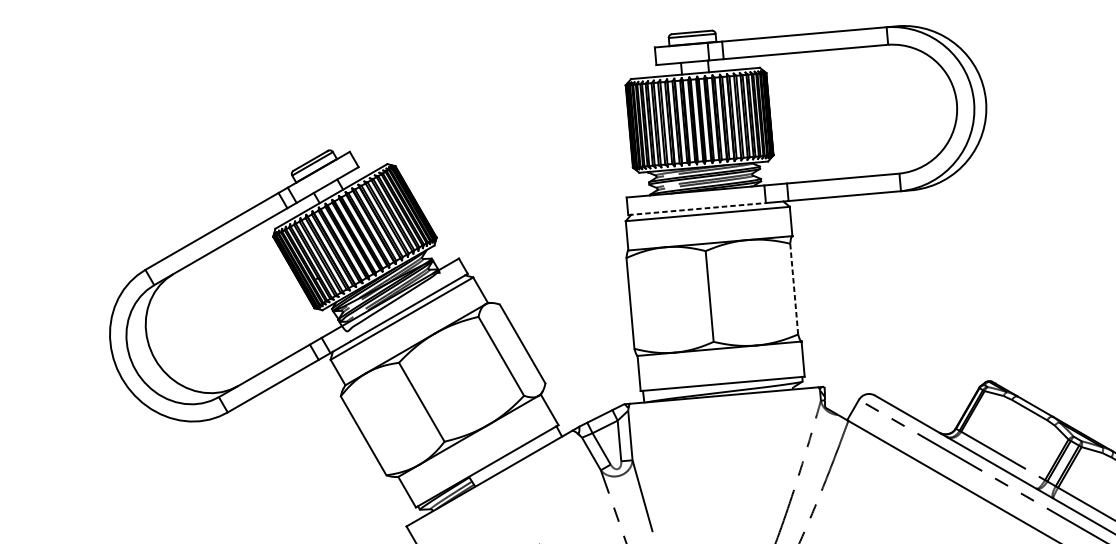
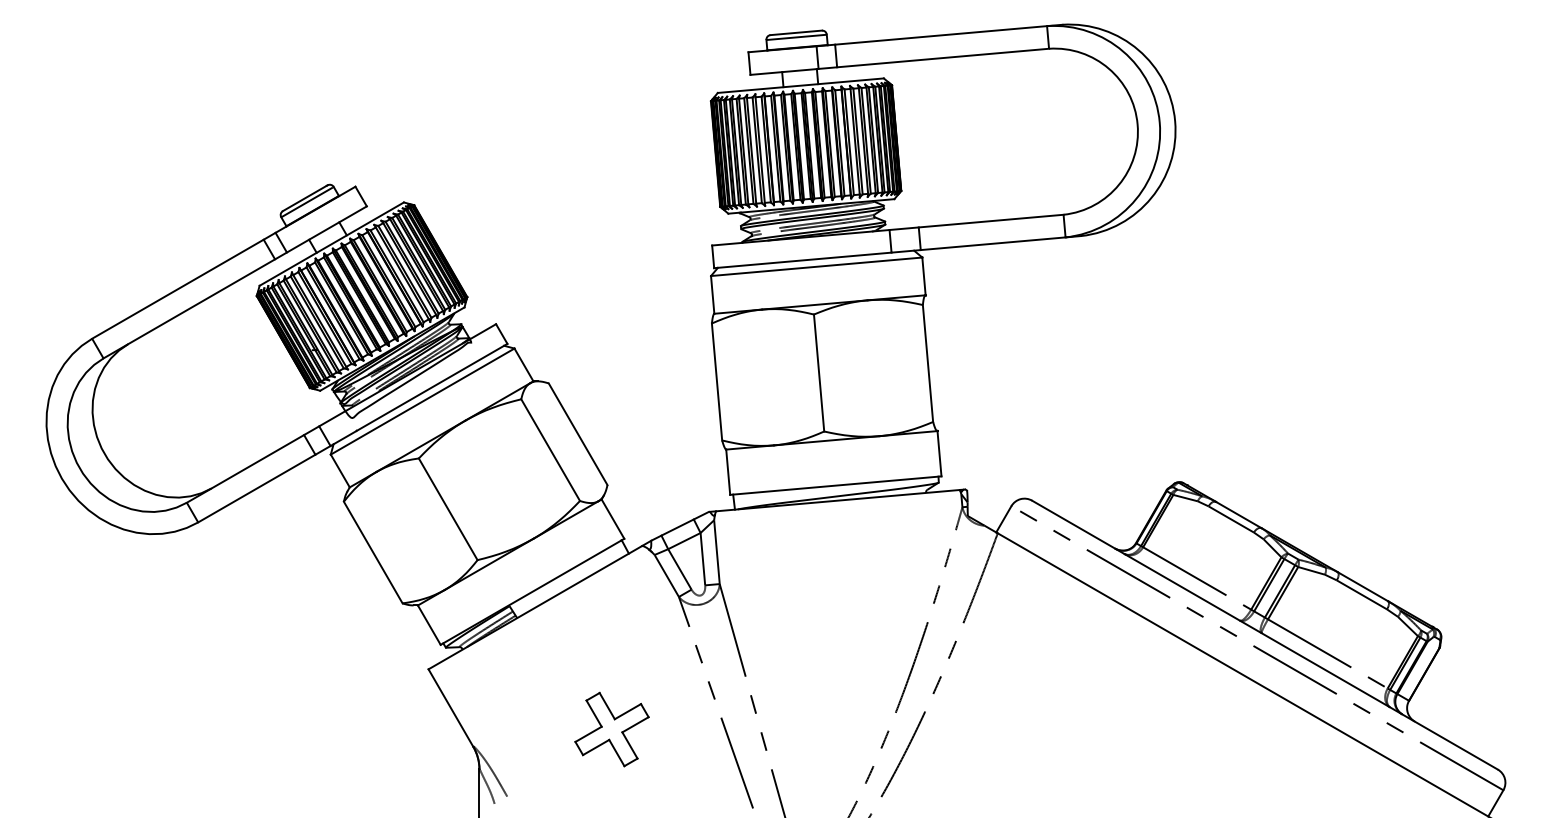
line: (697, 209) -> (803, 260), dashed -> solid
line: (794, 289) -> (928, 363), dashed -> solid

